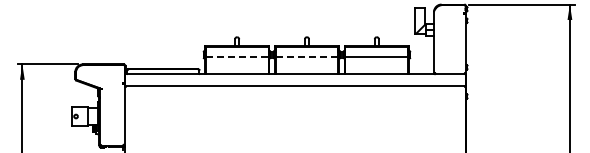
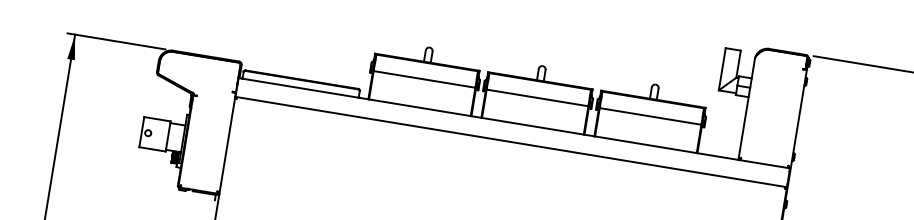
line: (237, 56) -> (425, 78), dashed -> solid
line: (307, 56) -> (538, 97), dashed -> solid

